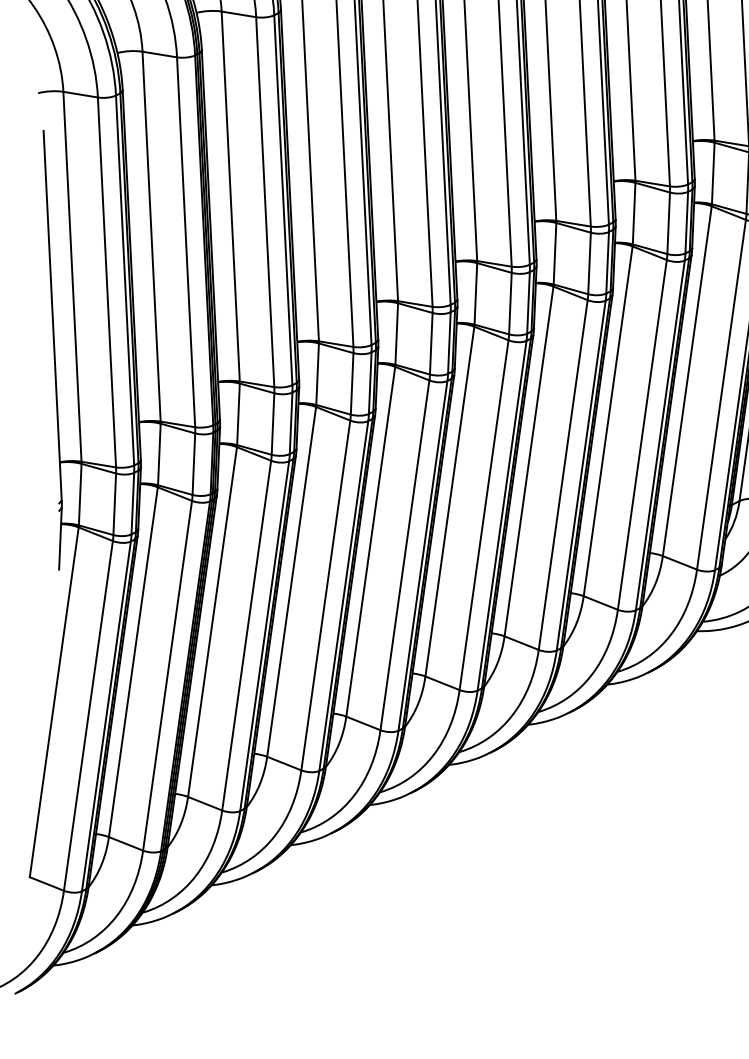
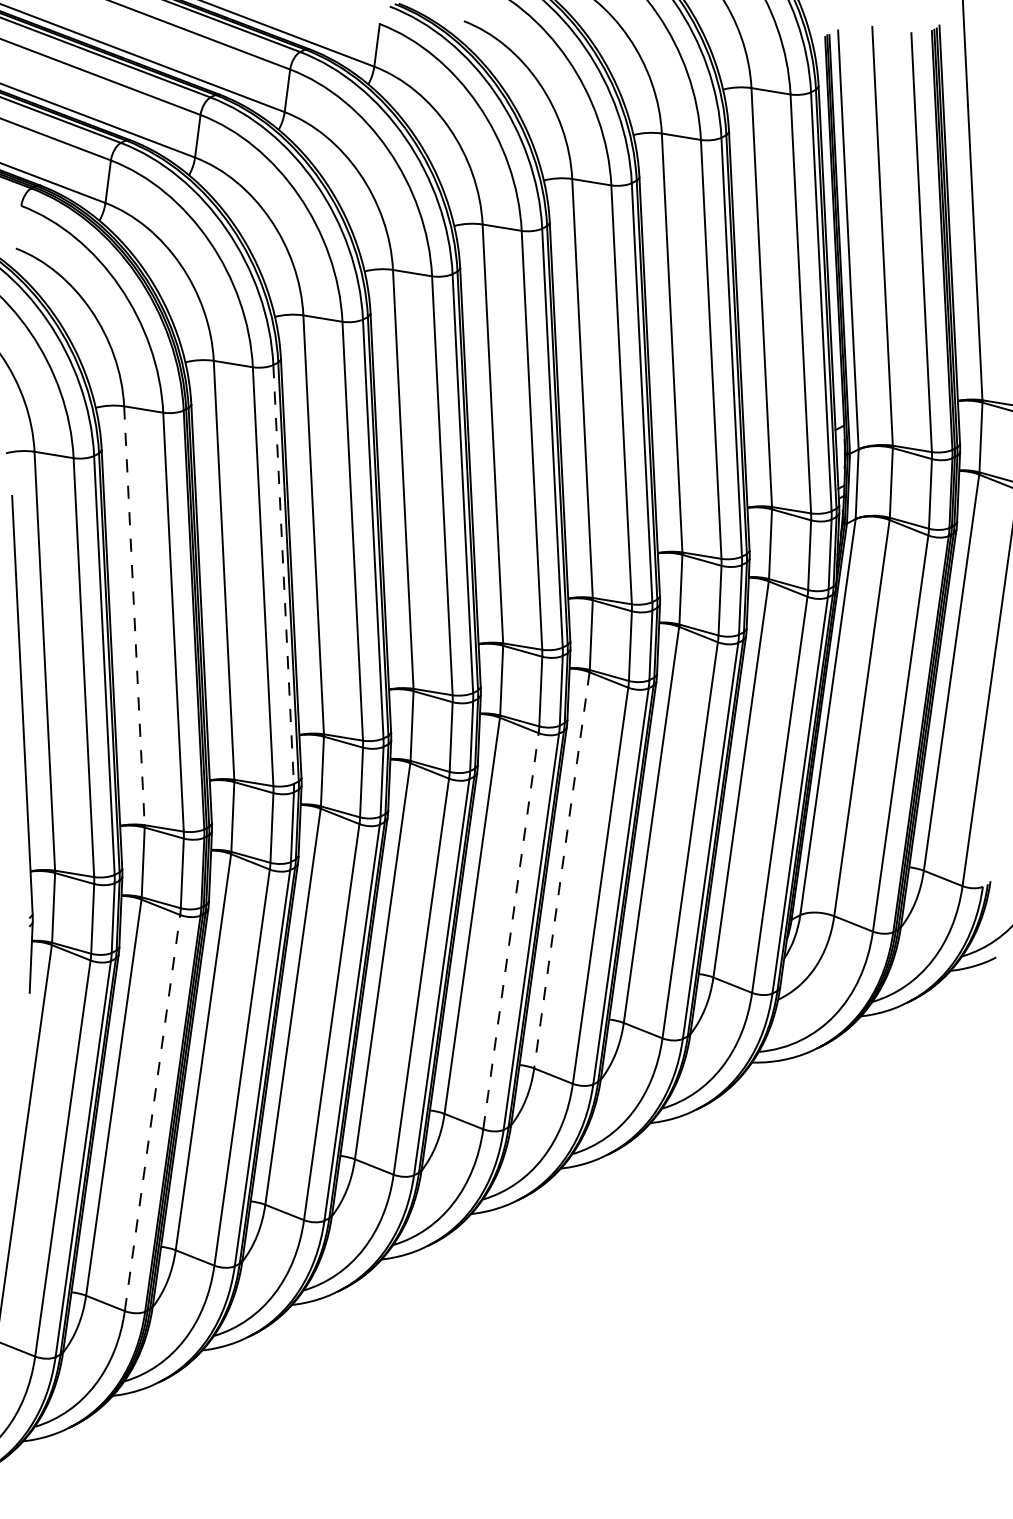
line: (283, 200) -> (283, 574), solid -> dashed
line: (151, 236) -> (134, 615), solid -> dashed
line: (528, 461) -> (561, 870), solid -> dashed
line: (483, 515) -> (510, 931), solid -> dashed
line: (167, 676) -> (152, 1113), solid -> dashed

